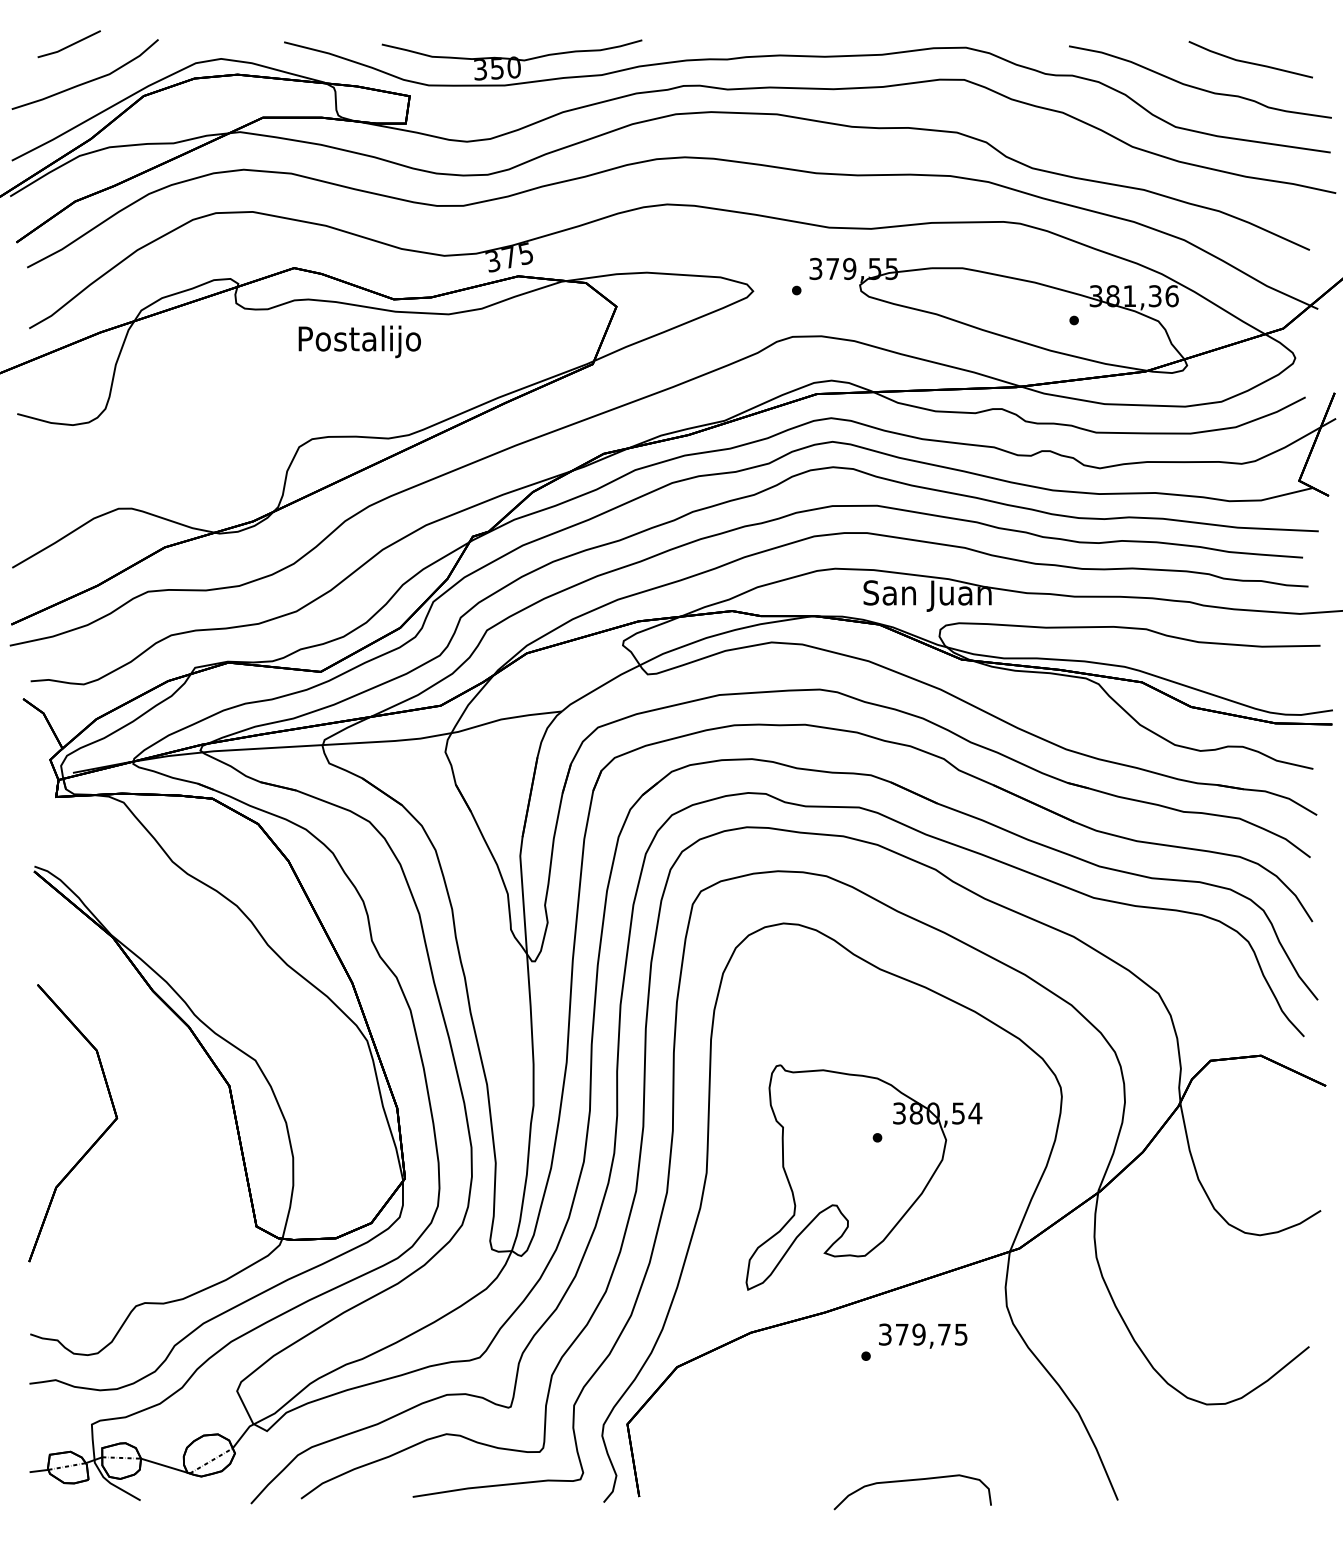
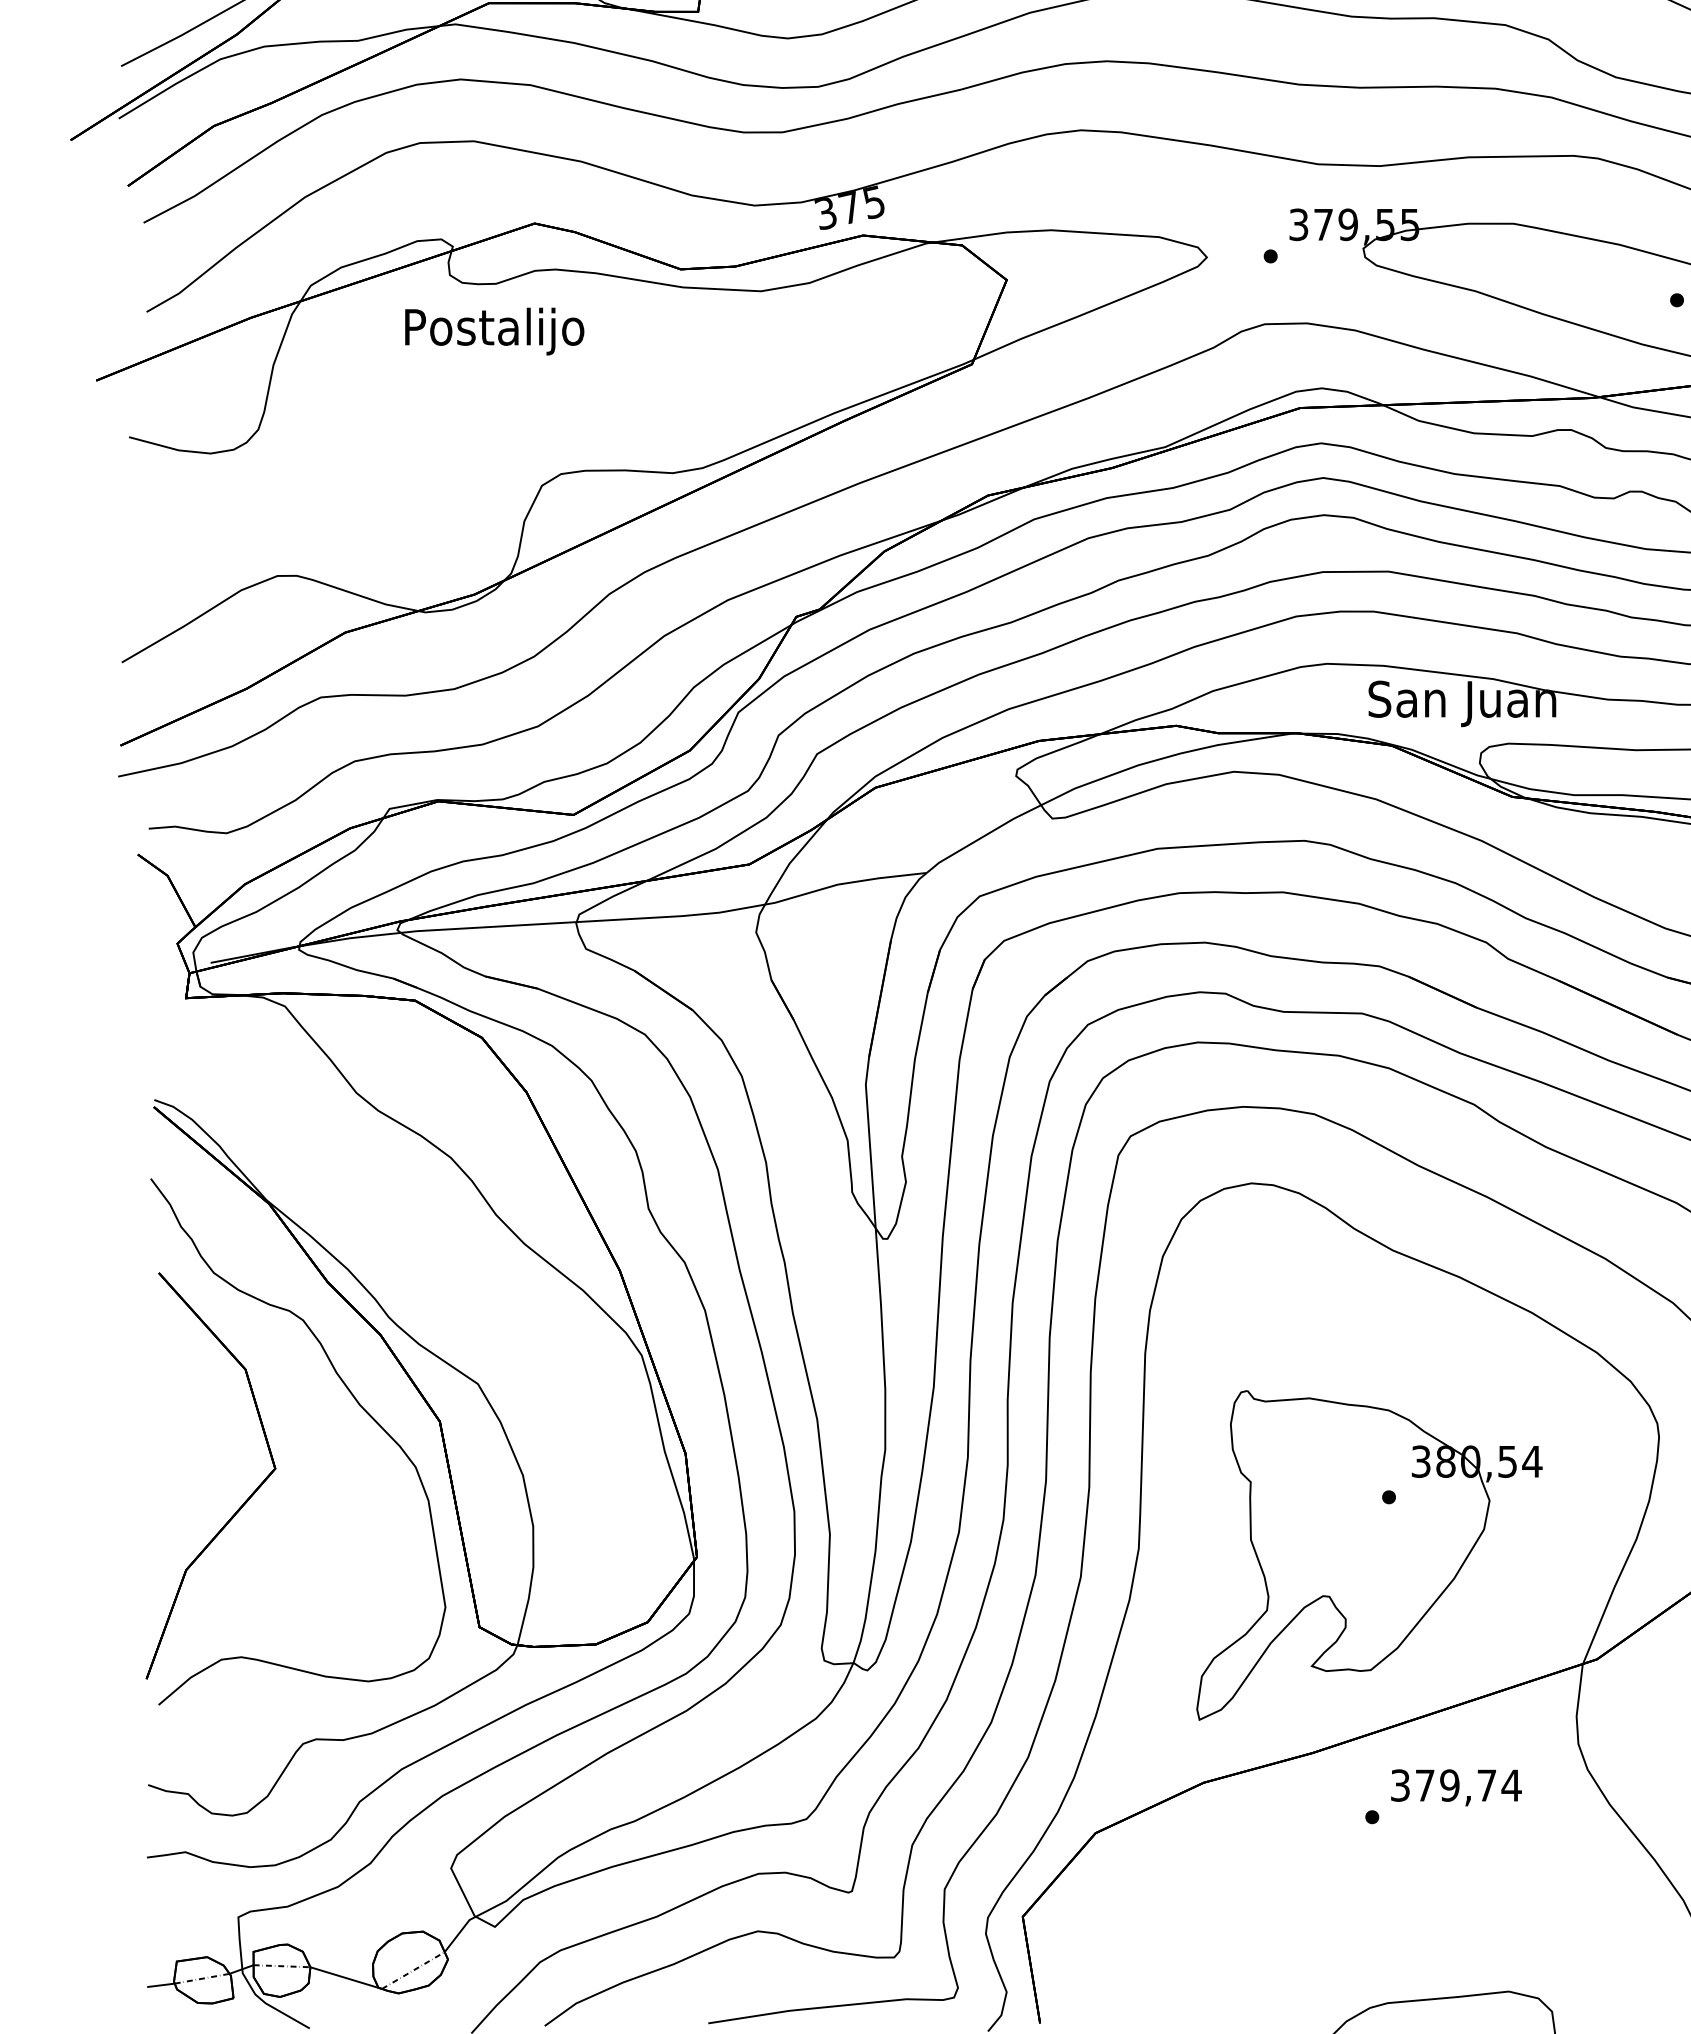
text: (359, 341) -> (494, 331), moved
curve: (169, 1069) -> (352, 1397), added
text: (961, 1334) -> (1512, 1785), 379,75 -> 379,74

